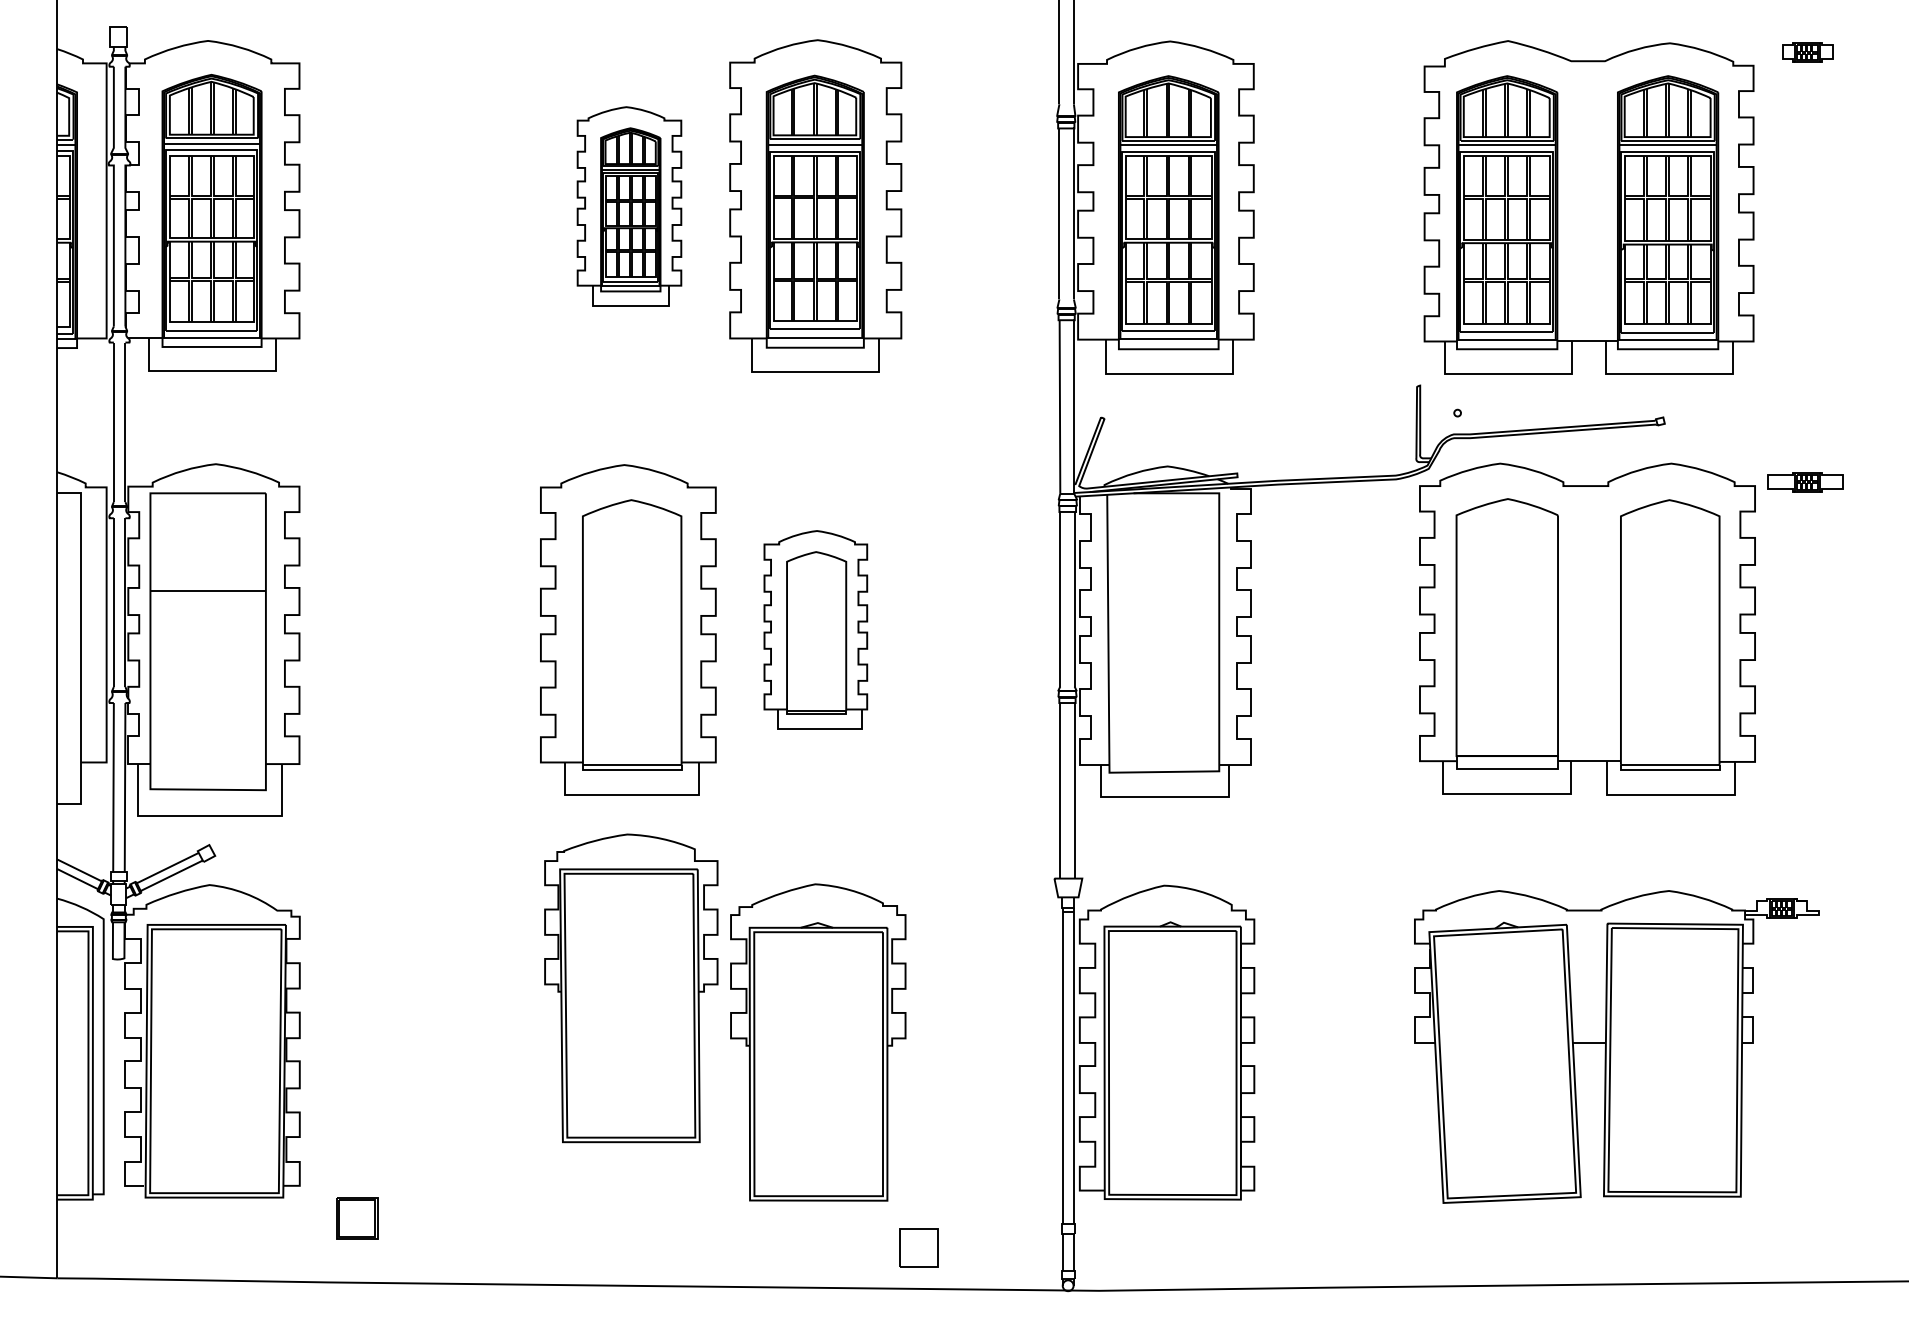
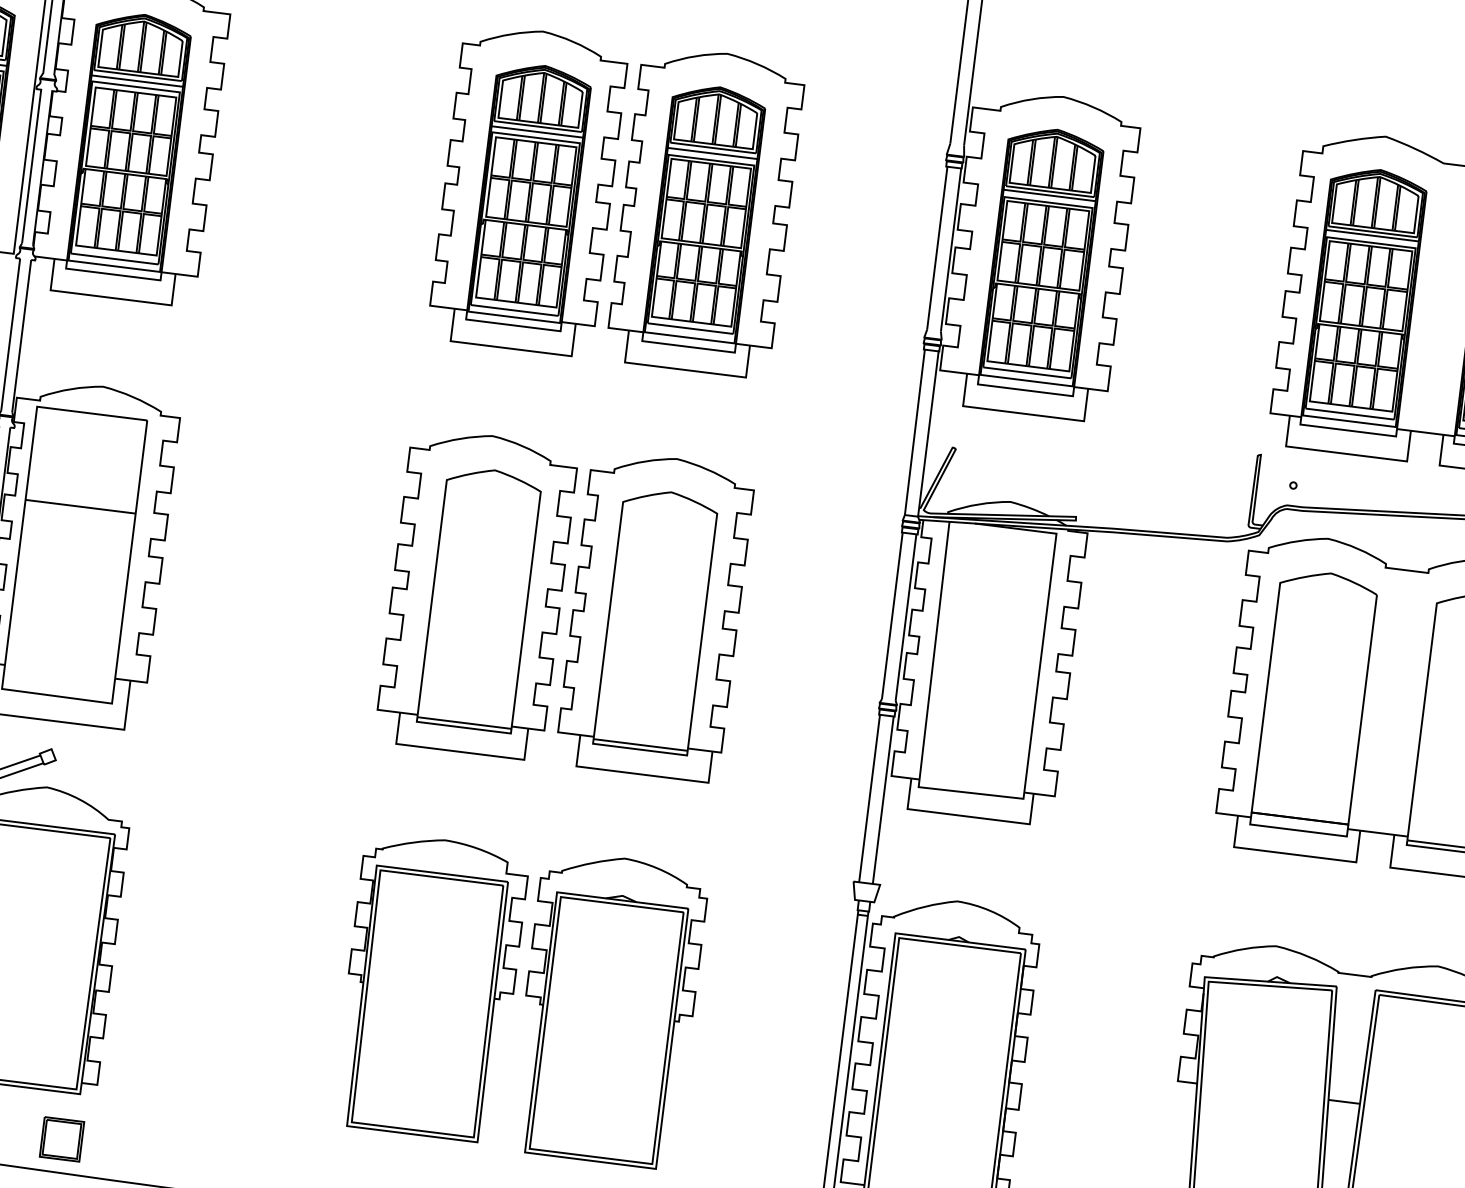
part: (629, 206) -> (528, 190), size x1.67
part: (815, 629) -> (655, 615), size x1.67
part: (631, 988) -> (430, 987), moved
part: (357, 1218) -> (62, 1139), moved

